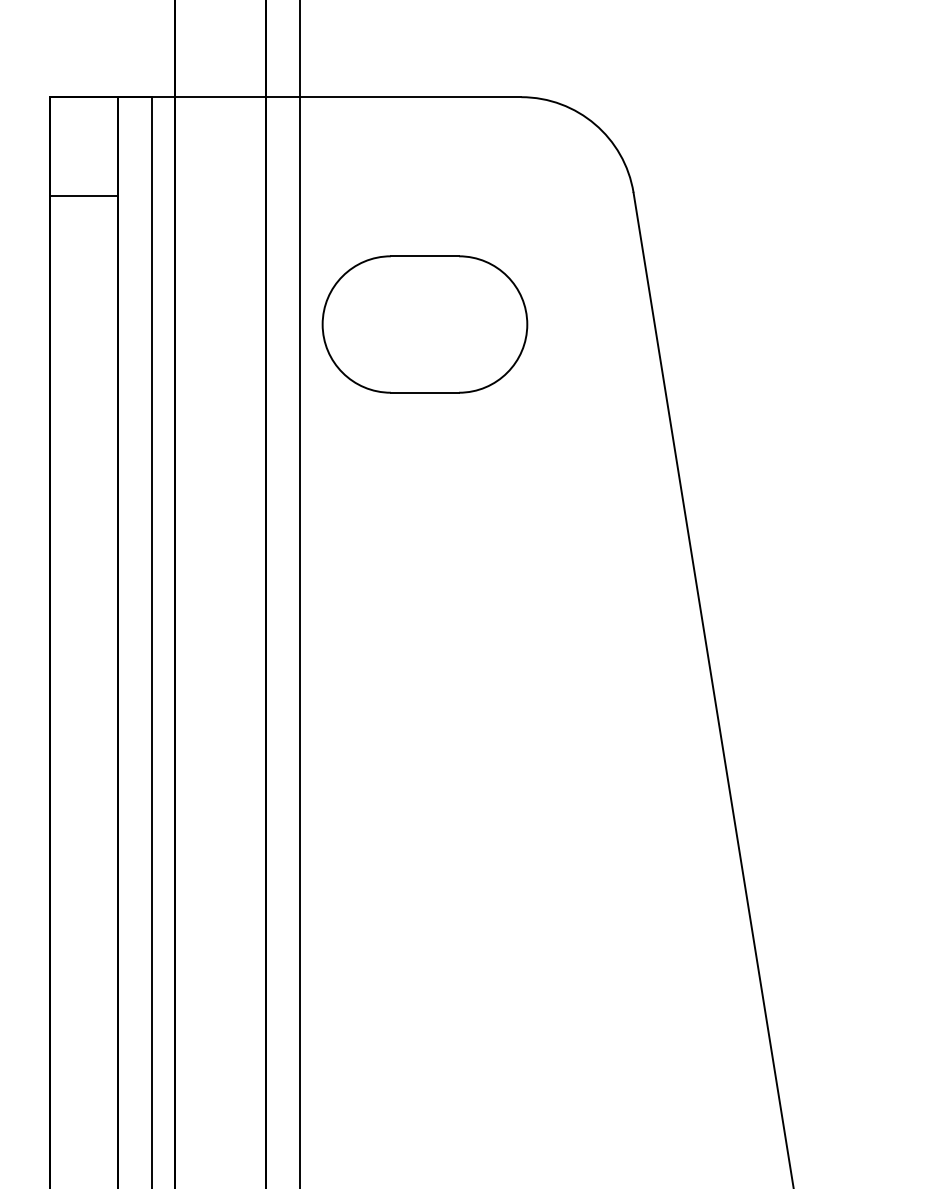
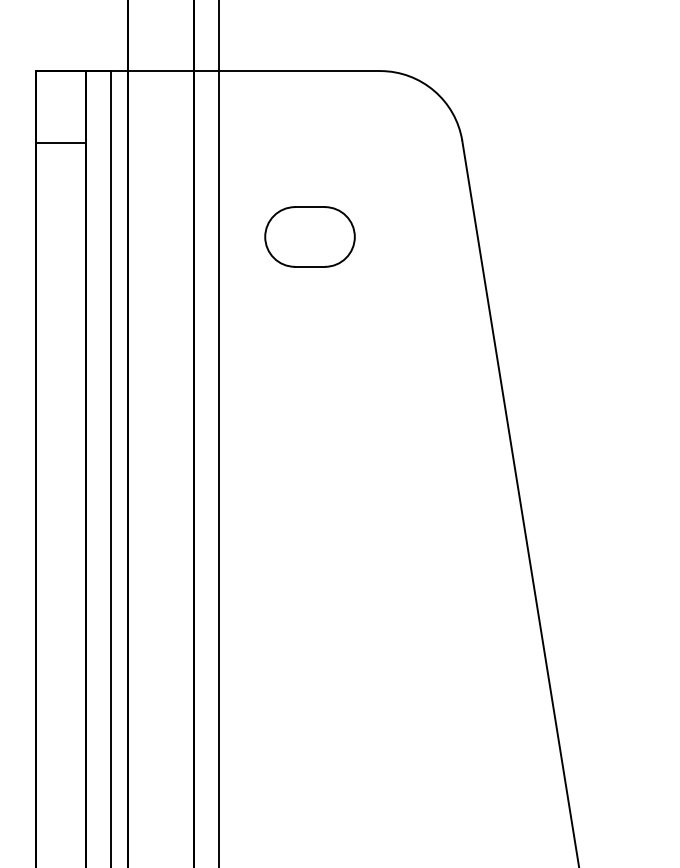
part: (424, 323) -> (309, 236), size x0.6

